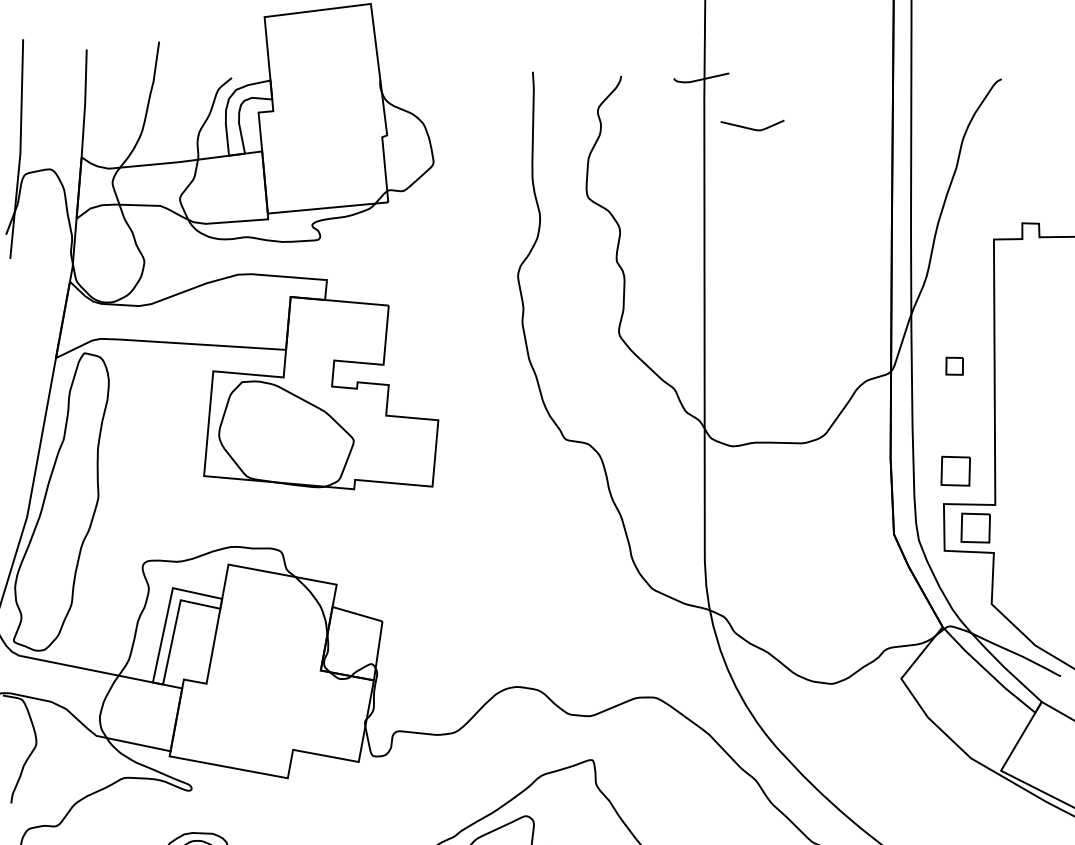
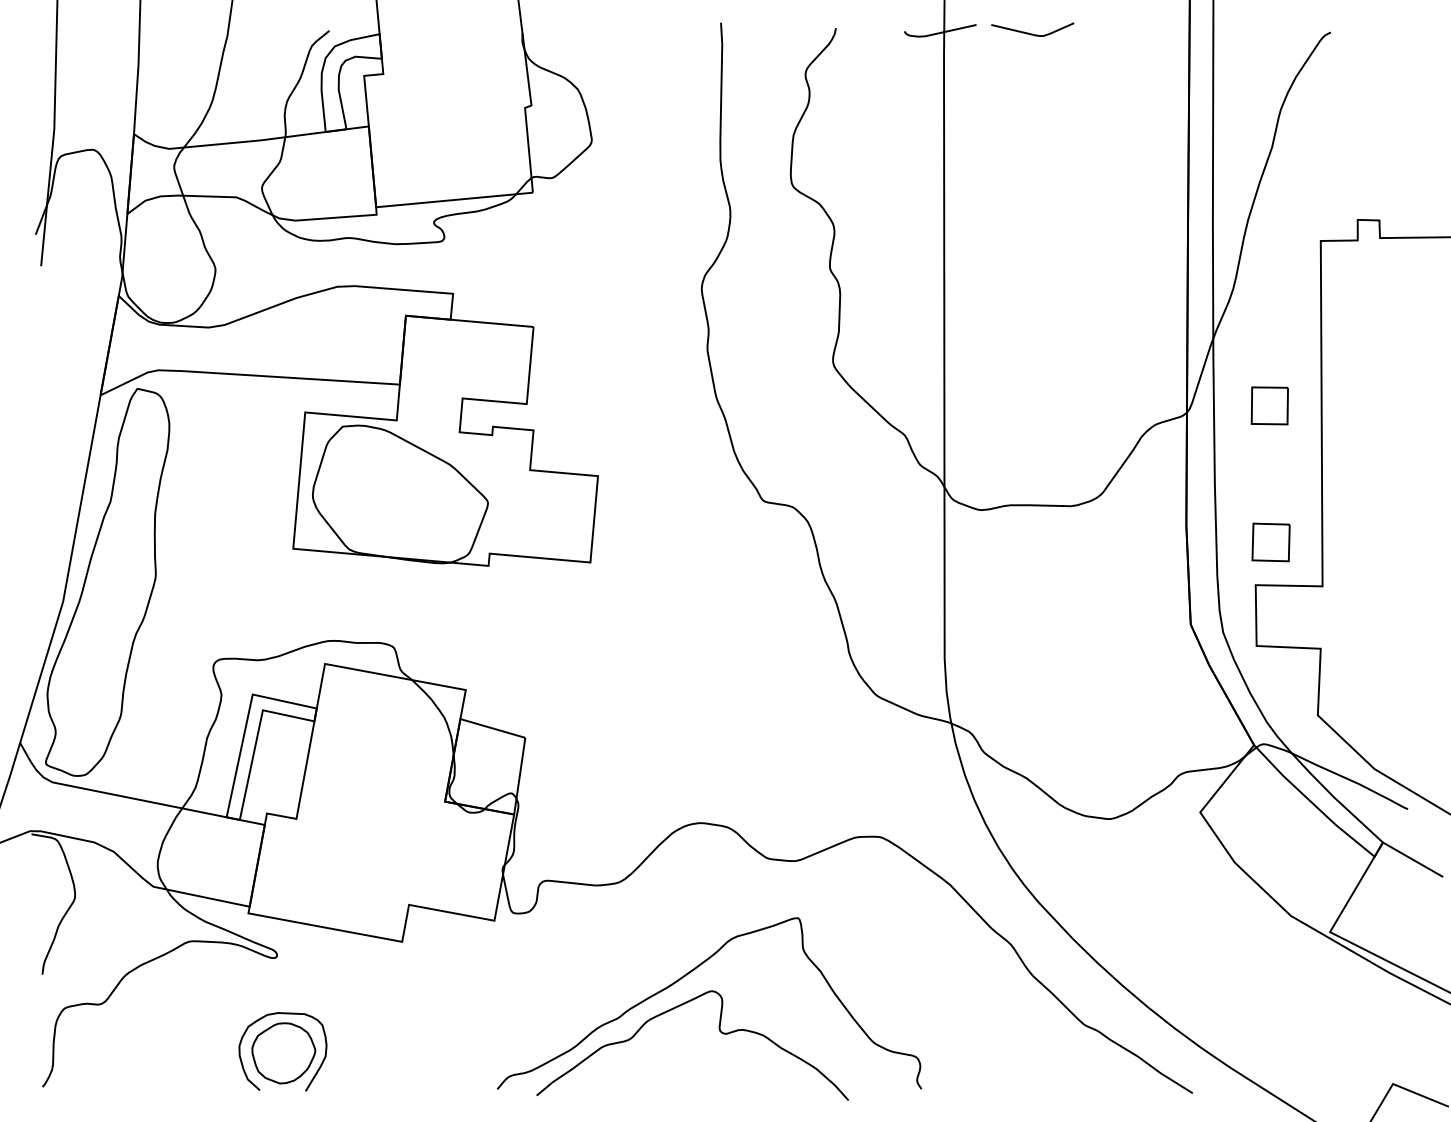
curve: (752, 128) -> (1032, 33), moved
part: (954, 365) -> (1269, 405), size x1.67
part: (975, 528) -> (1296, 616), removed

